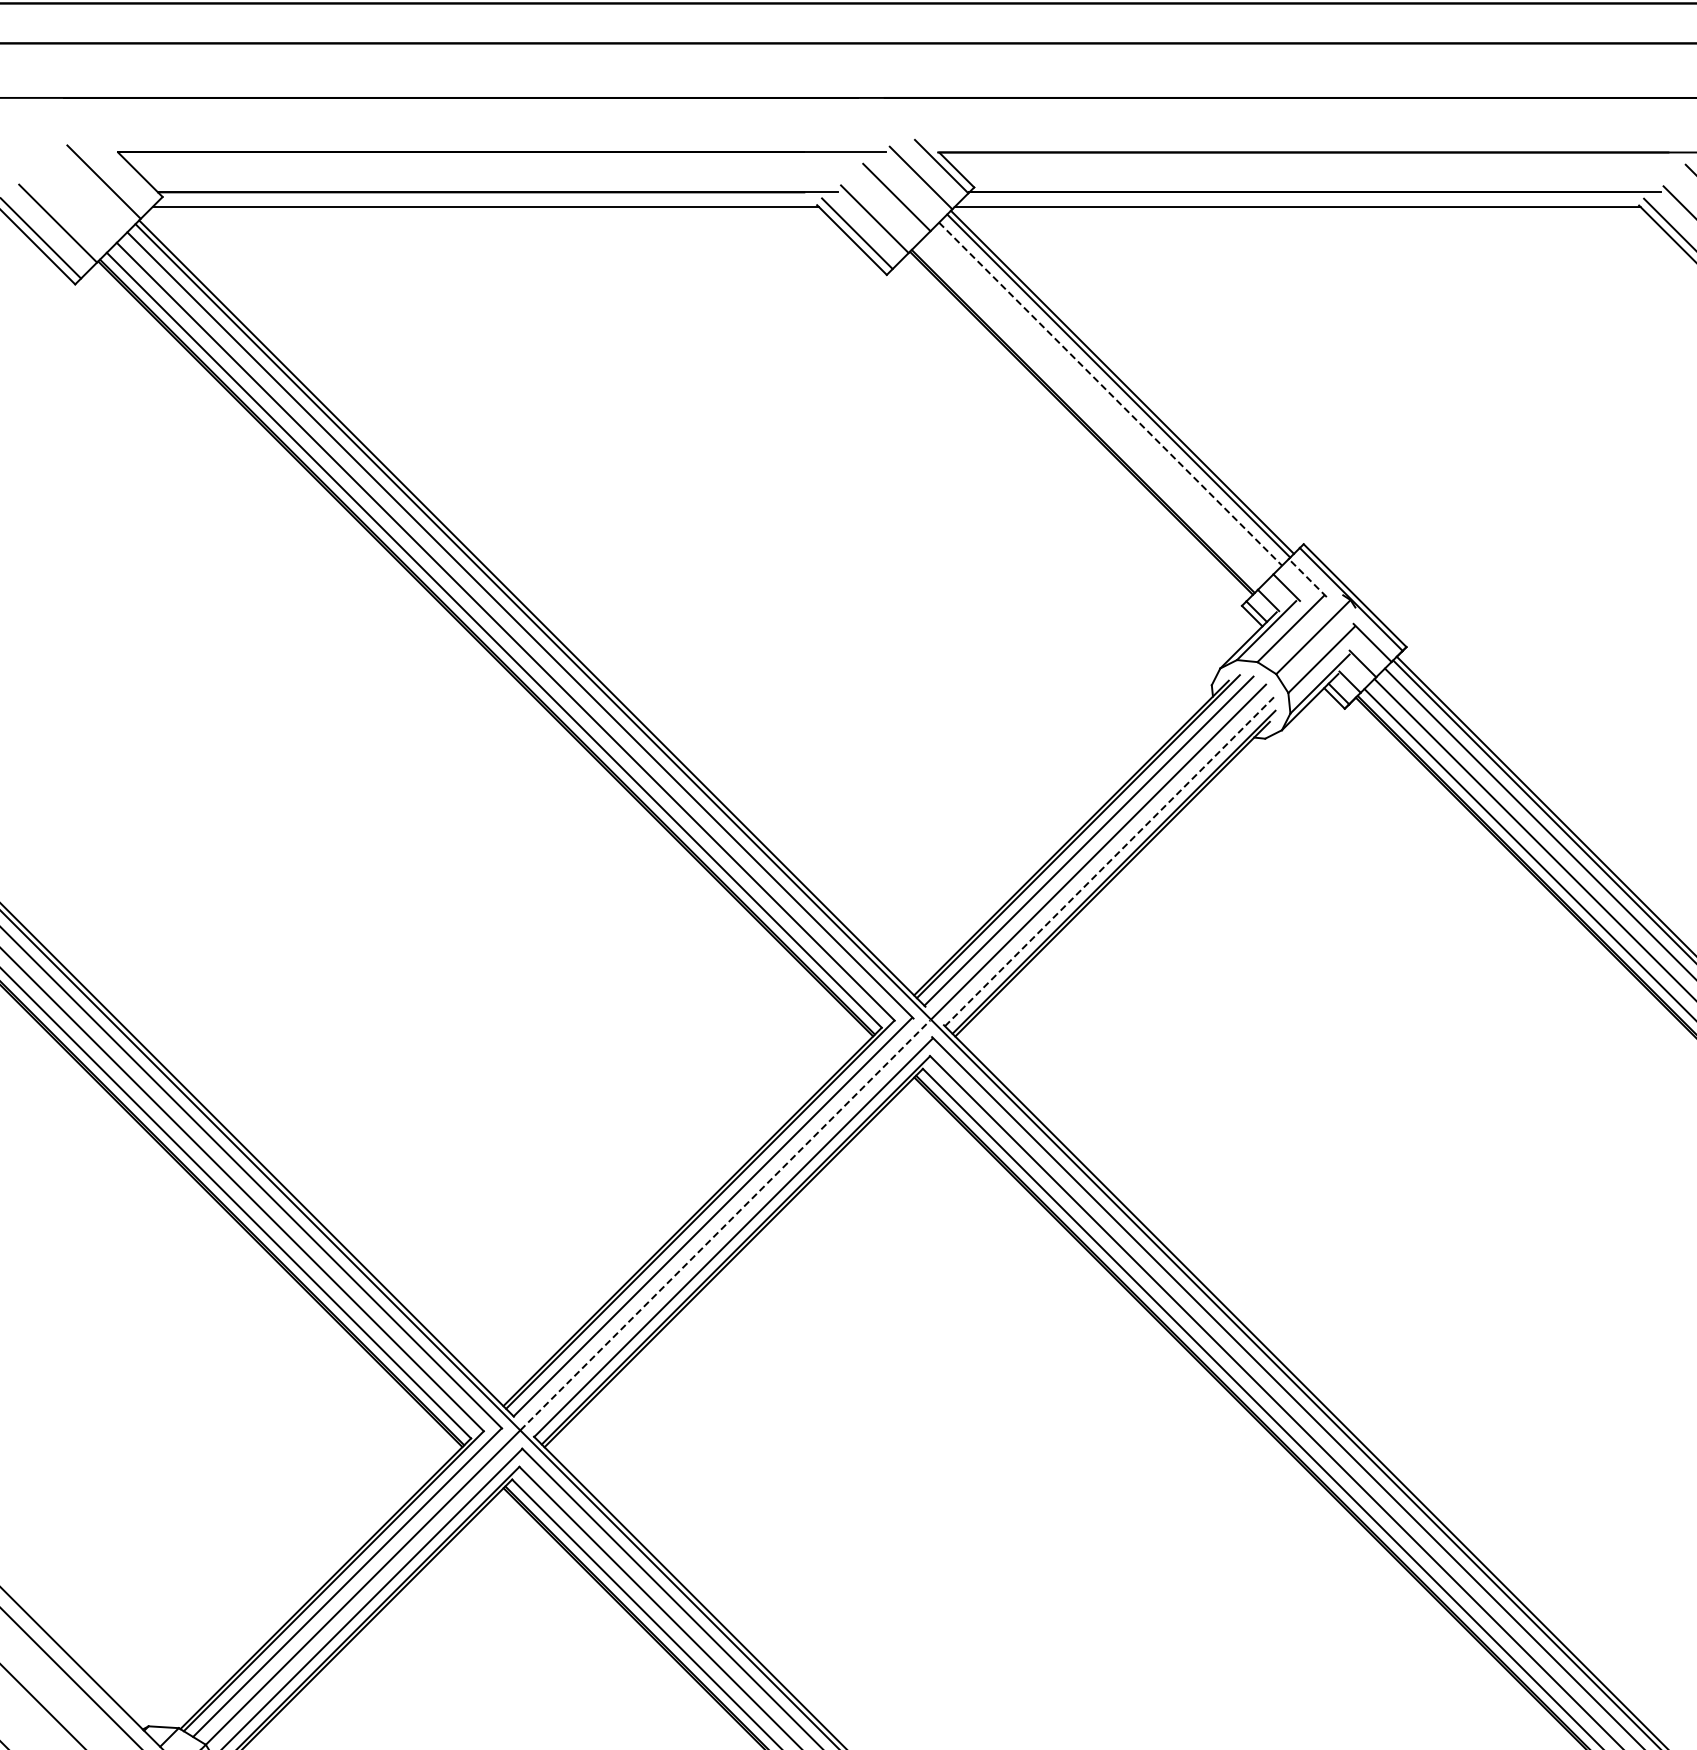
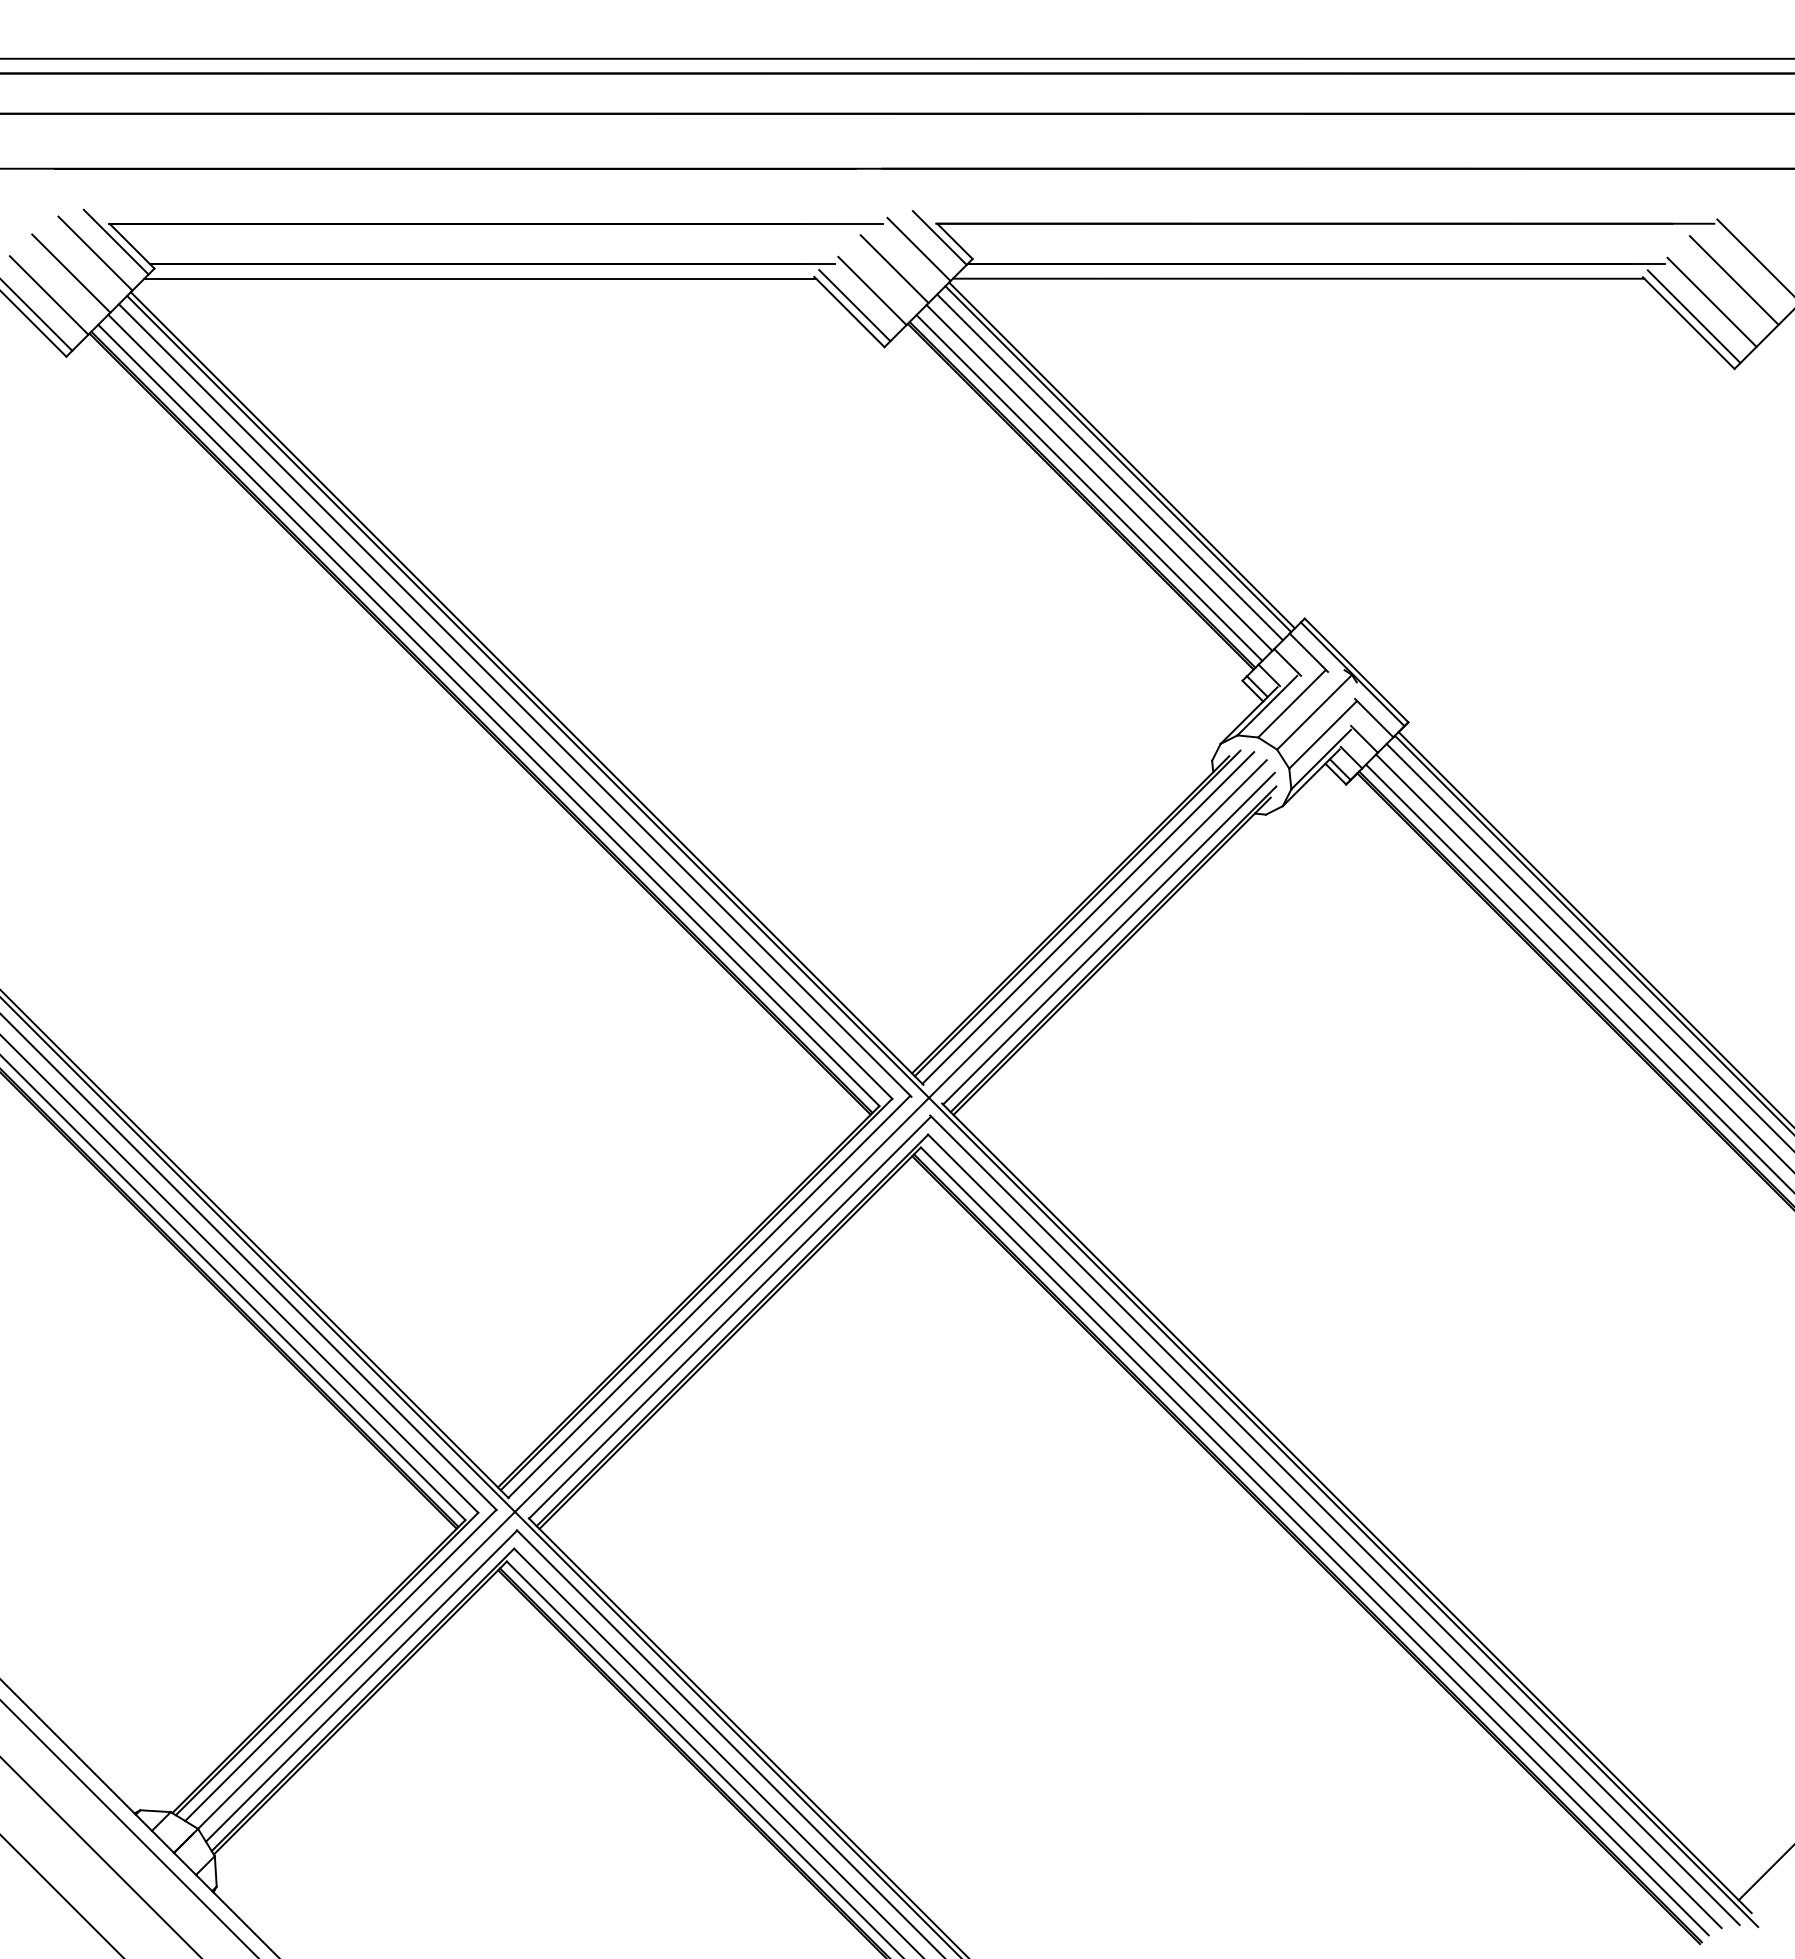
line: (123, 170) -> (115, 241), added
line: (80, 201) -> (71, 273), added
line: (1111, 394) -> (1110, 467), dashed -> solid
line: (1100, 404) -> (1099, 477), added
line: (1090, 414) -> (1089, 487), added
line: (1307, 577) -> (1308, 652), dashed -> solid
line: (1110, 861) -> (1109, 938), dashed -> solid
line: (726, 1224) -> (722, 1304), dashed -> solid

